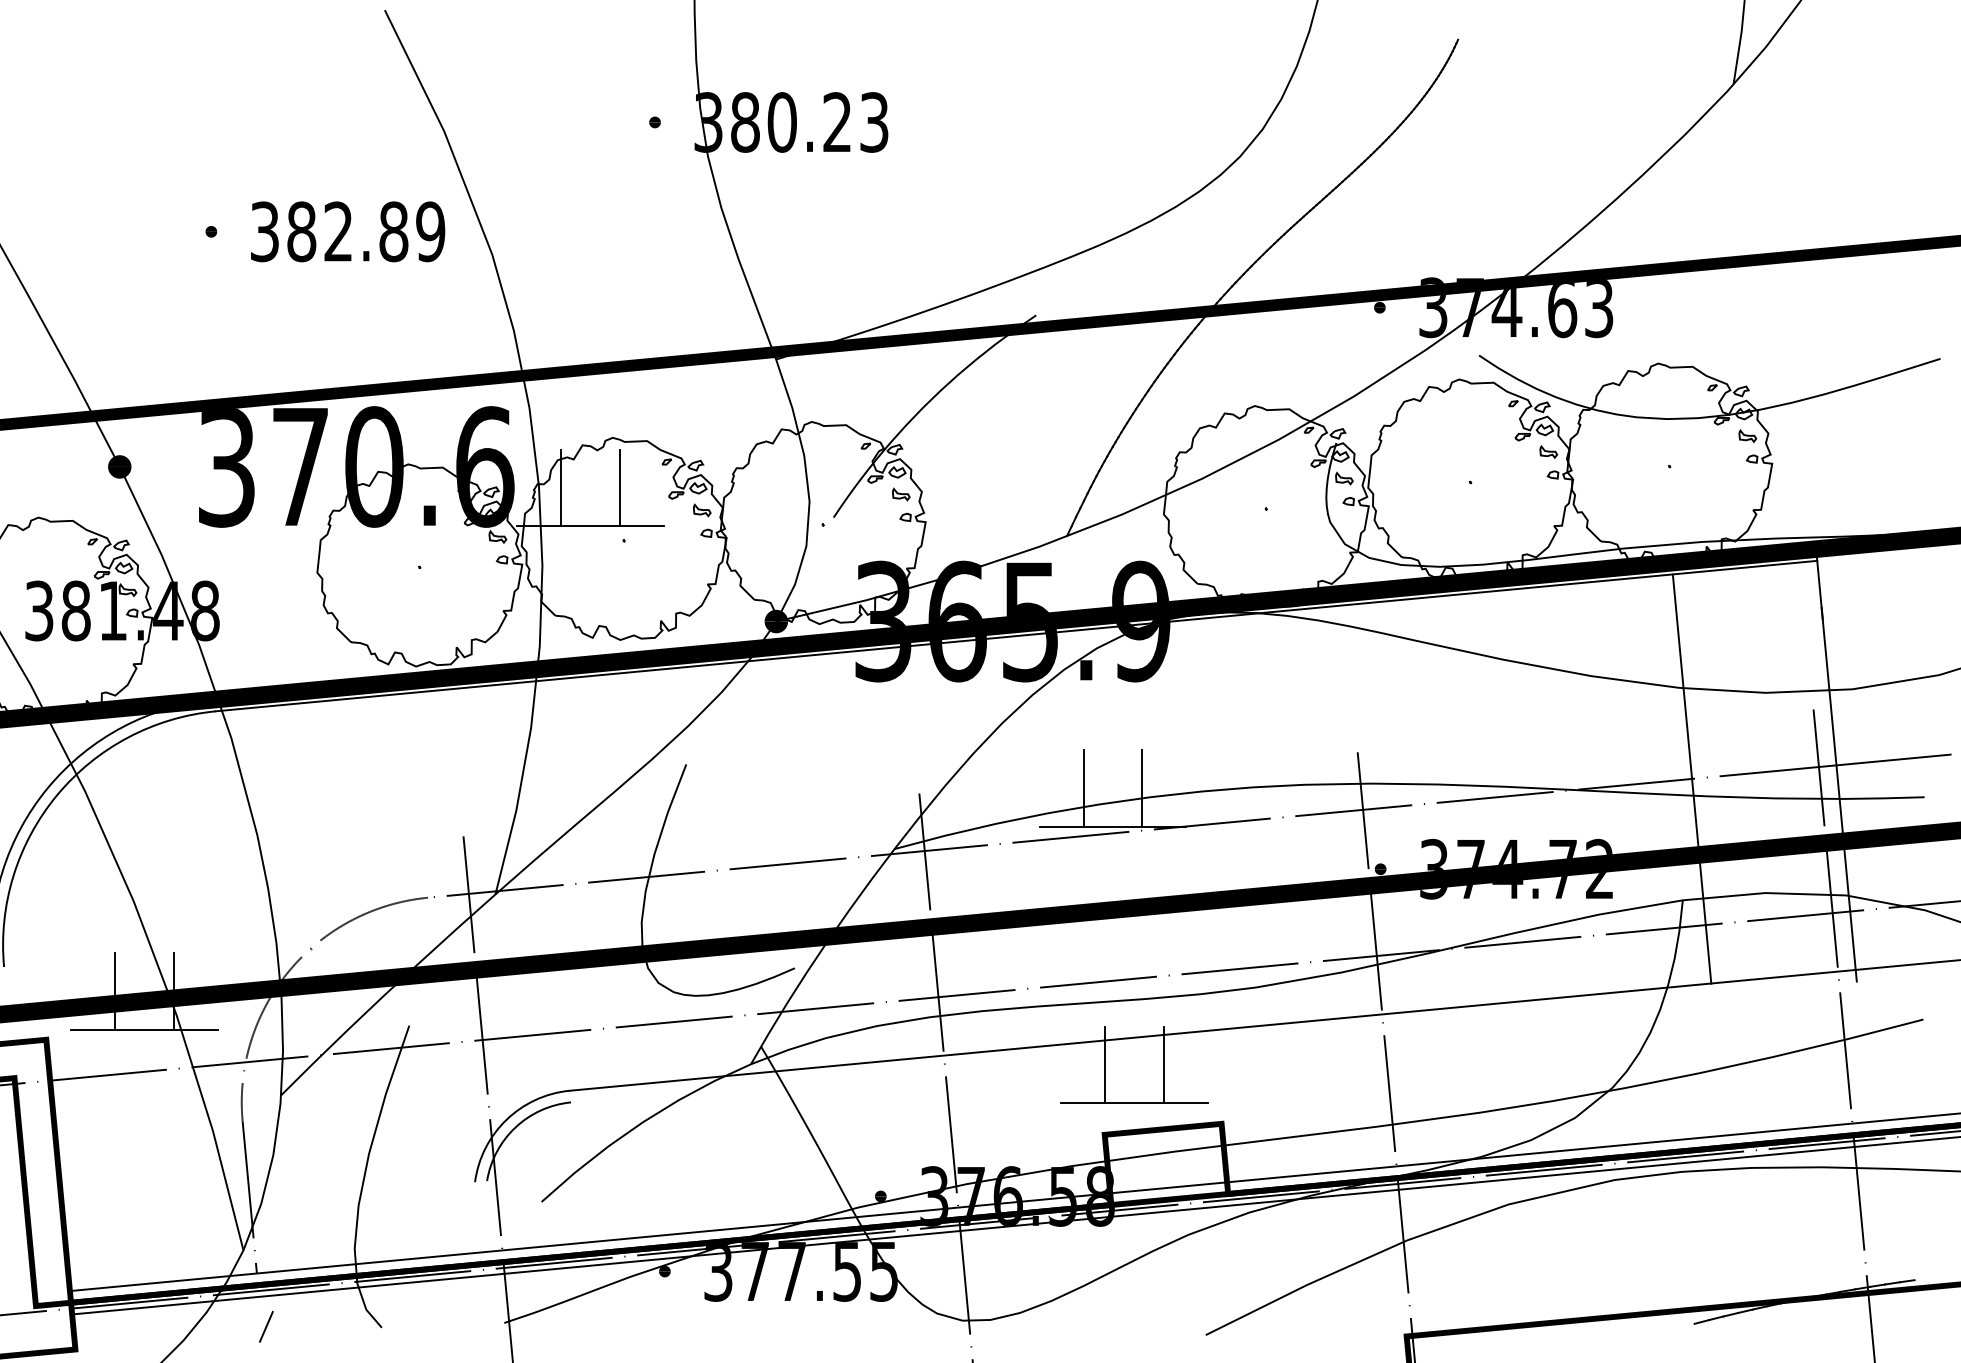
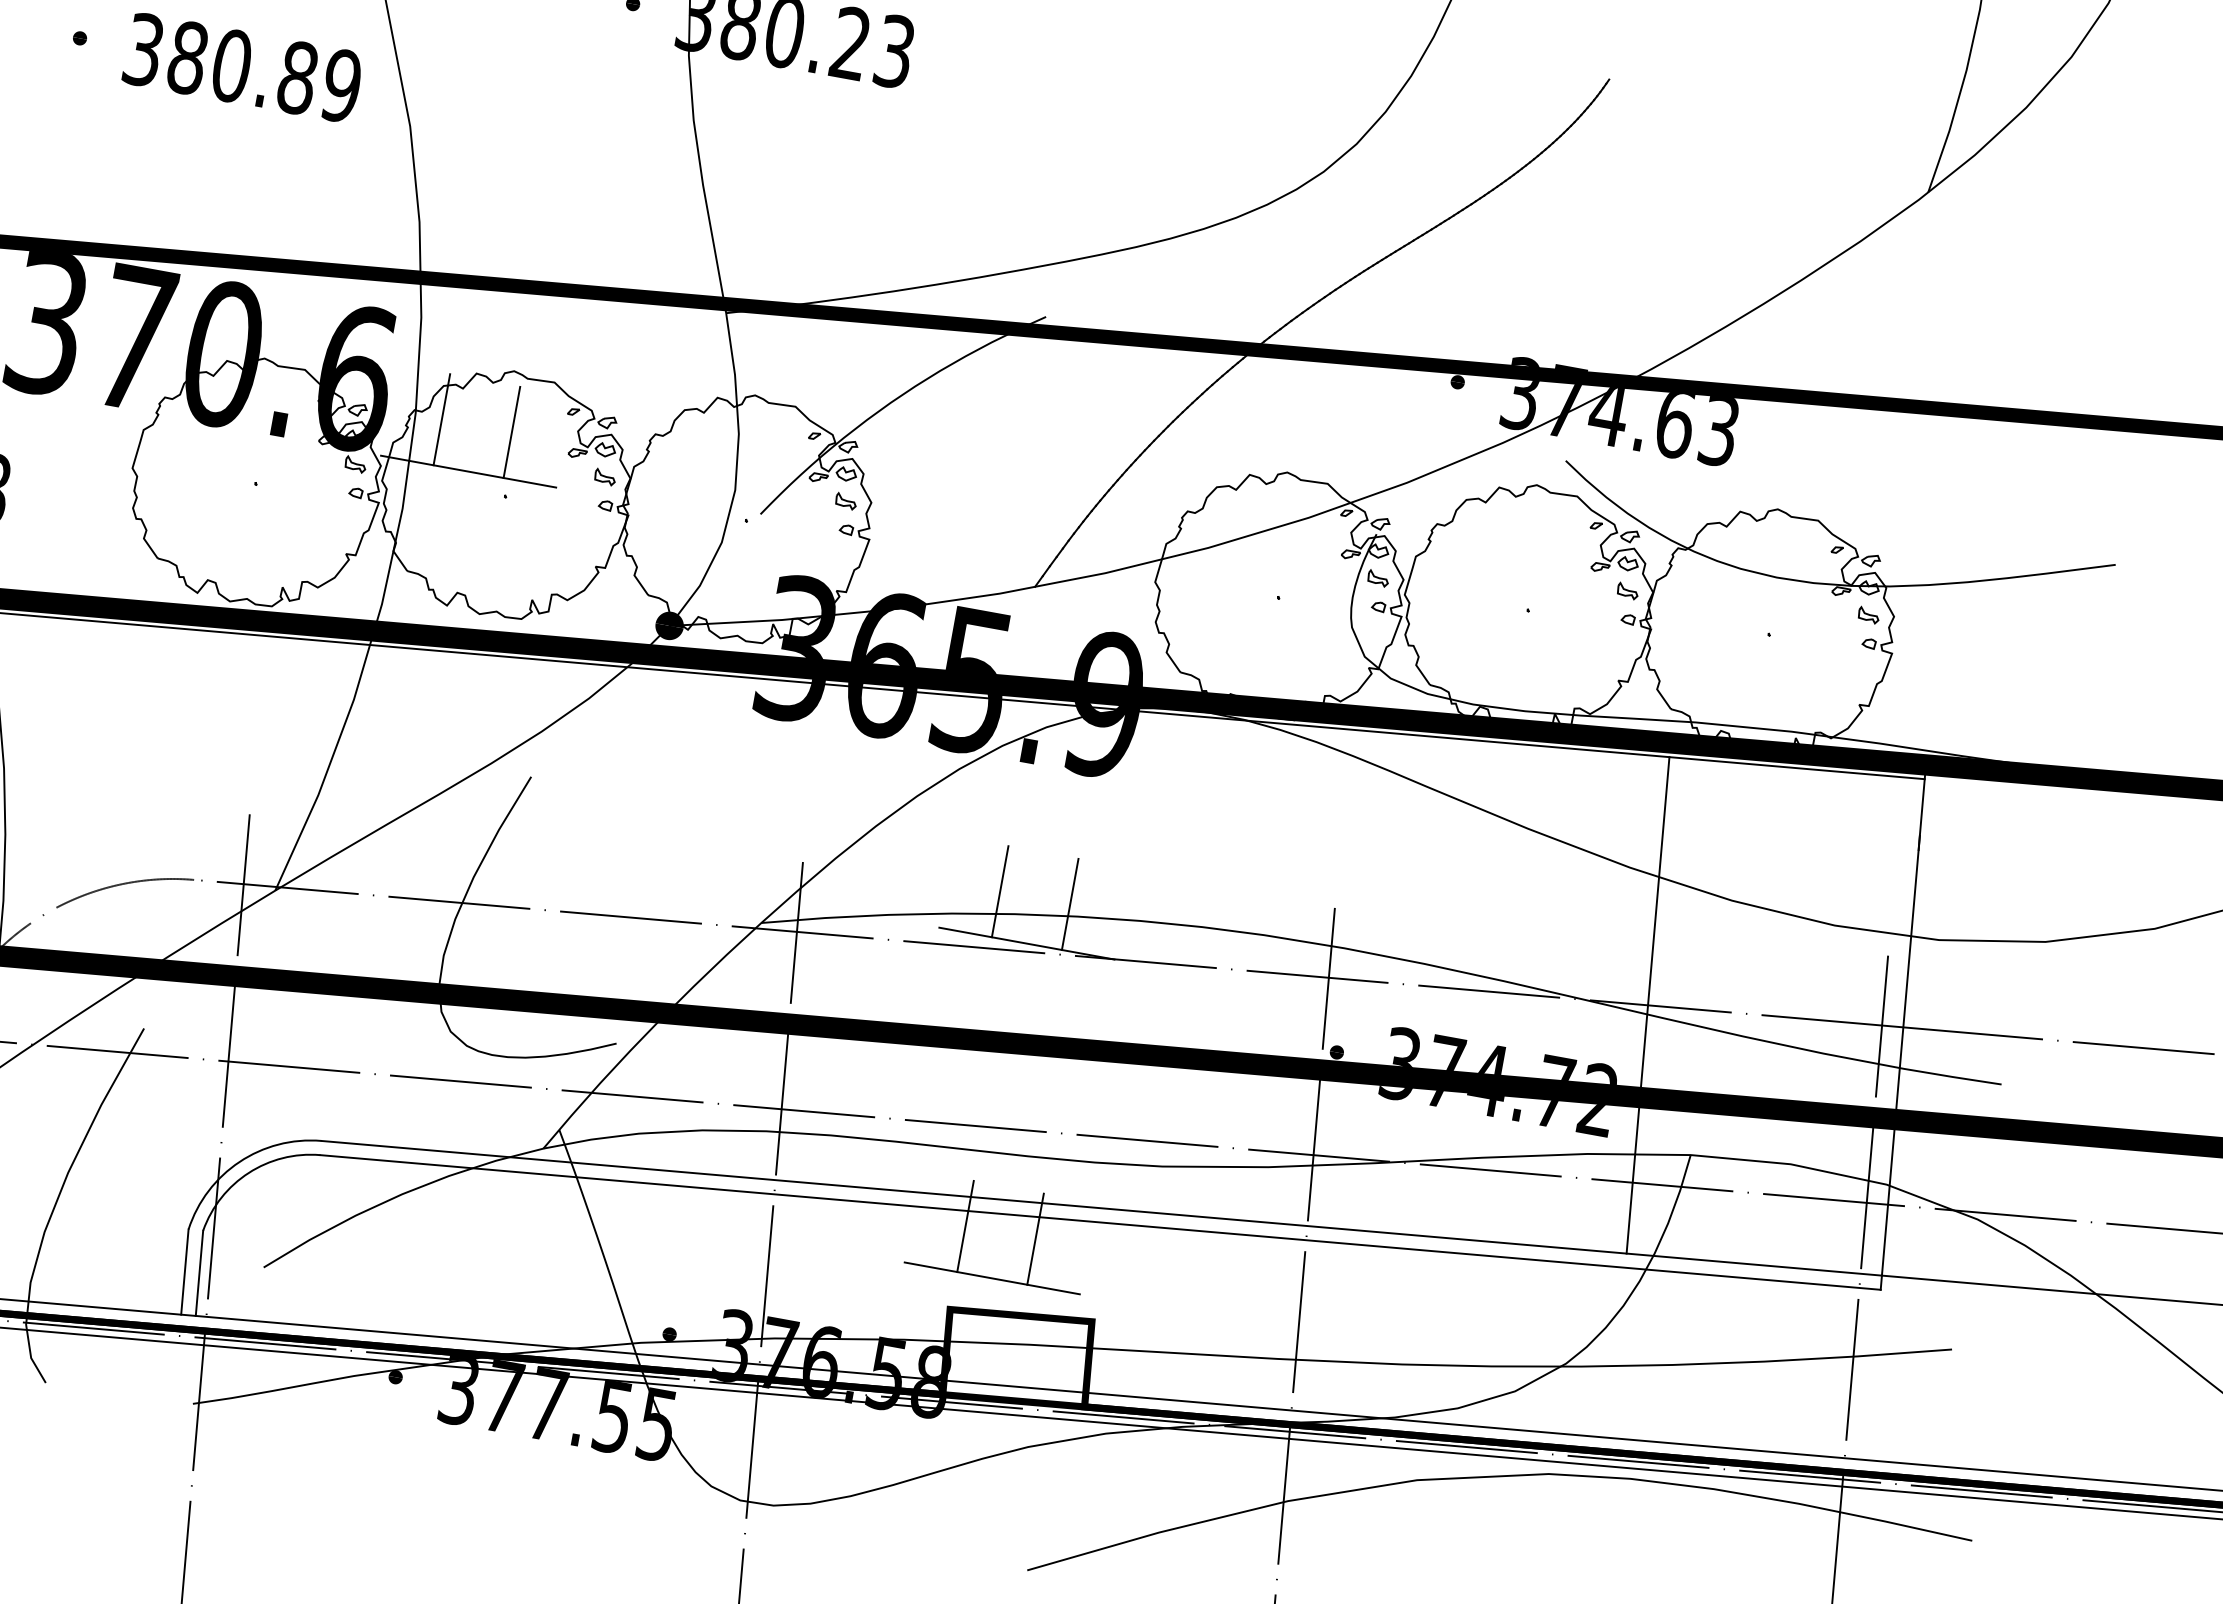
text: (338, 231) -> (231, 65), 382.89 -> 380.89
line: (1691, 778) -> (1647, 1004), moved
line: (1213, 1041) -> (1100, 1221), added
line: (490, 1216) -> (199, 1273), added
line: (478, 1217) -> (185, 1272), added

